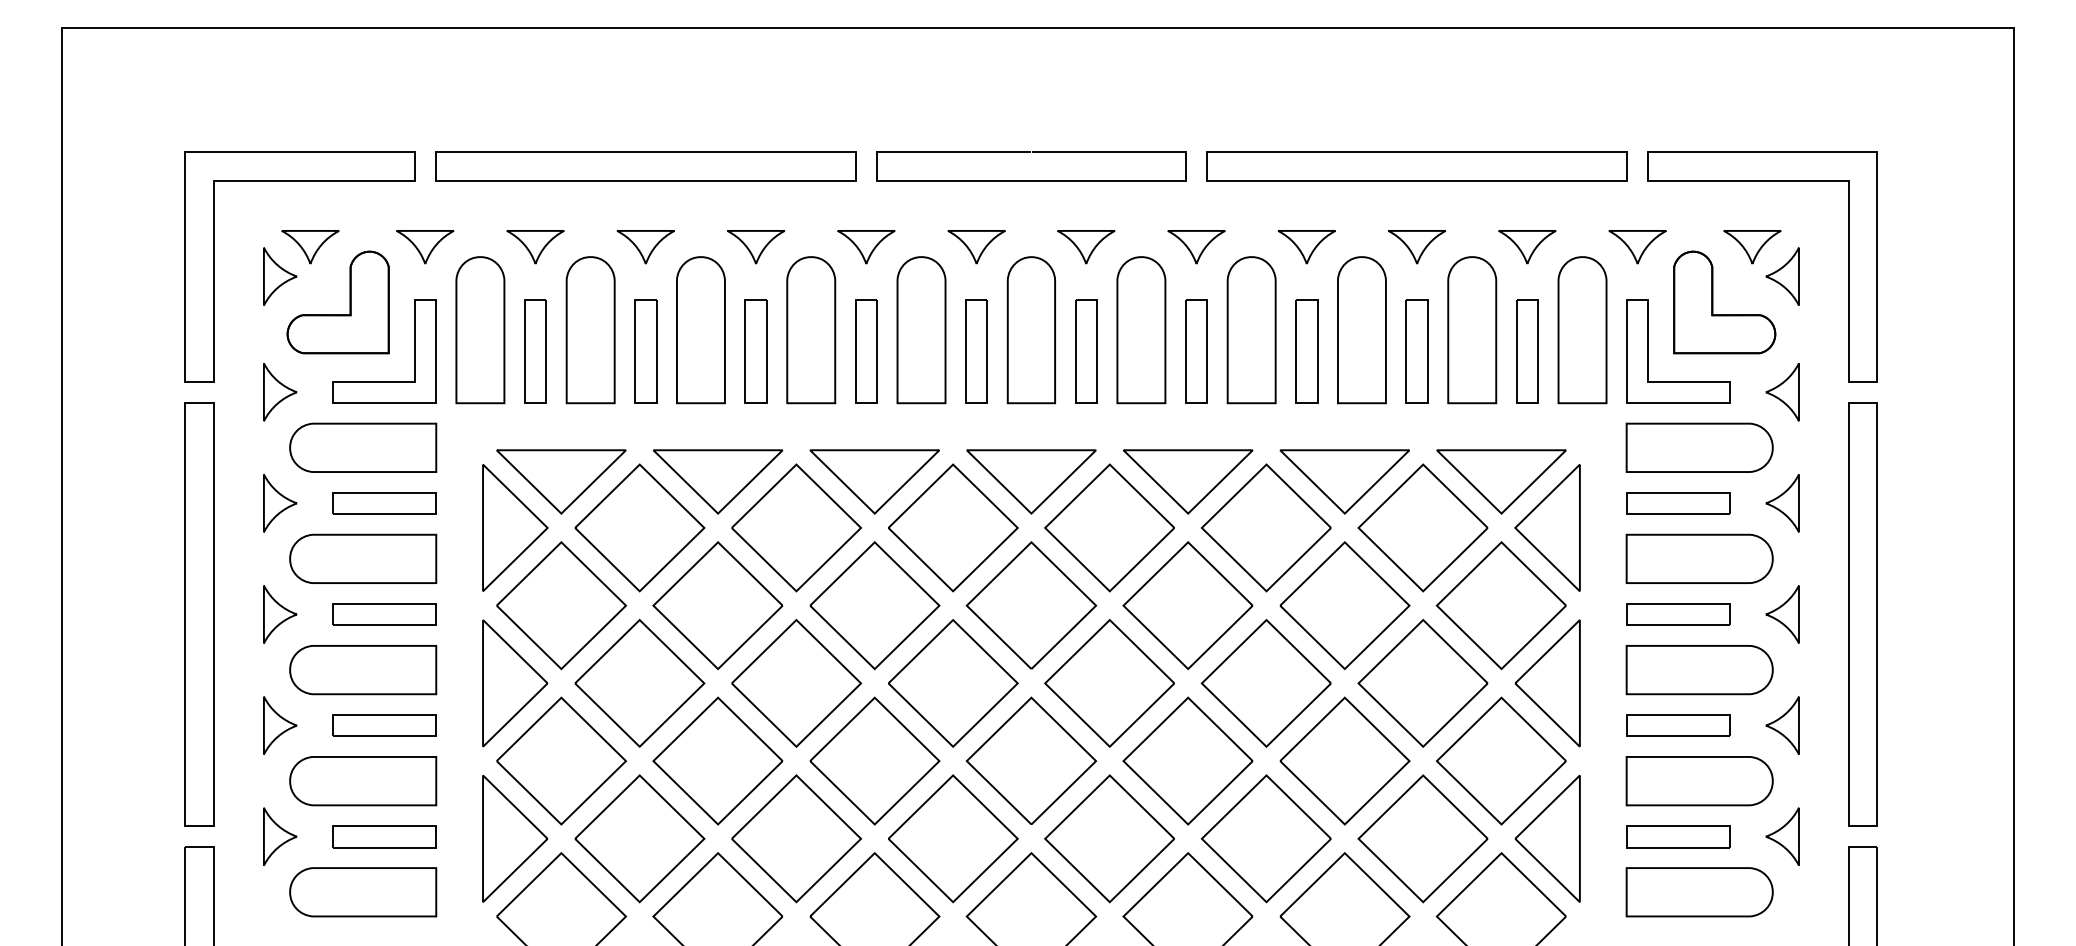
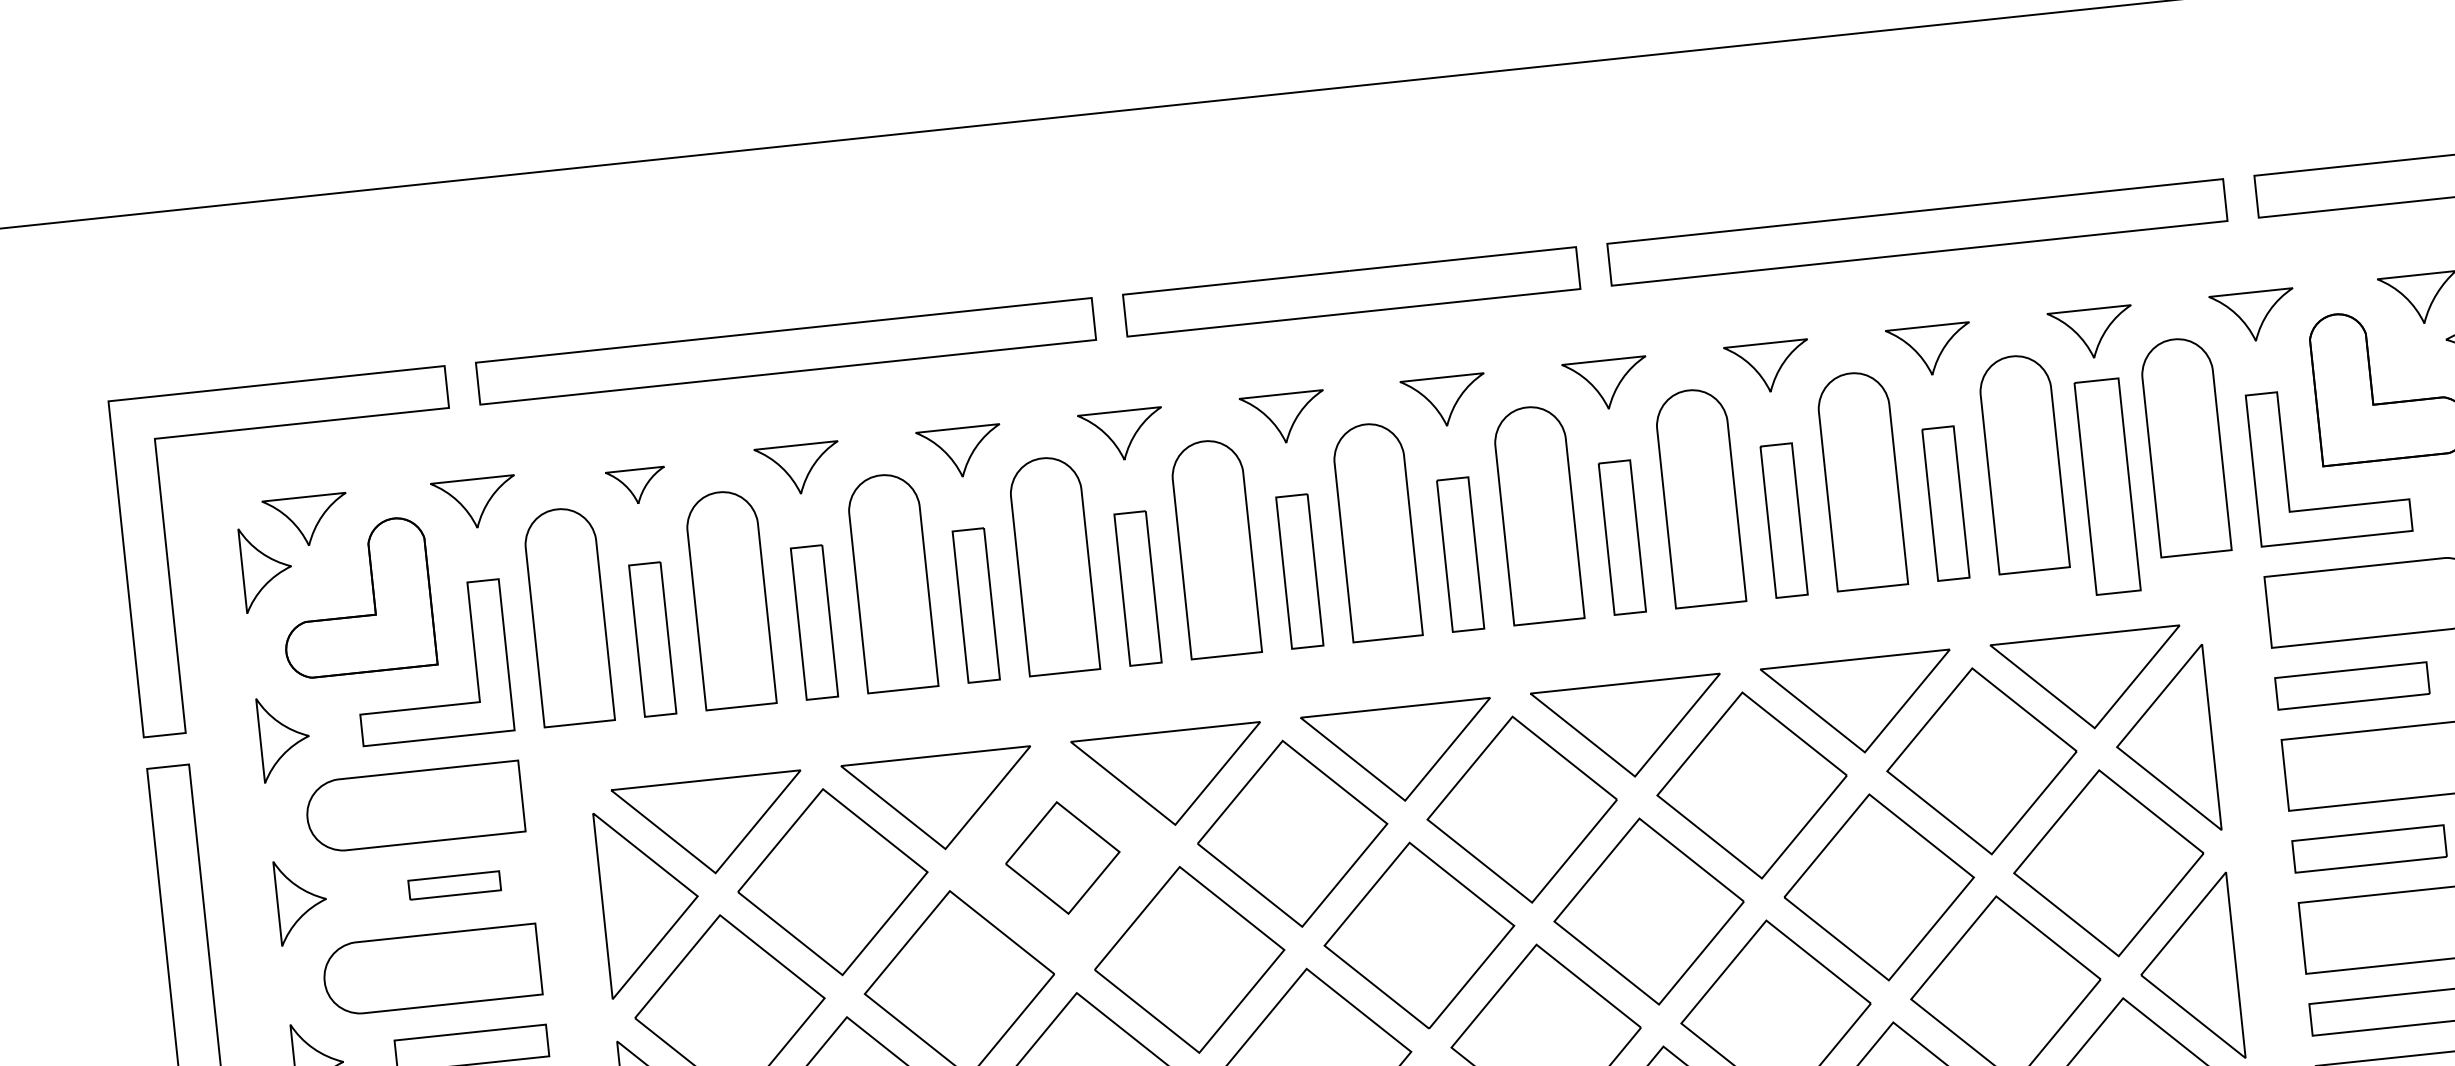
part: (535, 247) -> (636, 486), size x0.7
part: (1527, 351) -> (2107, 486), size x1.4
part: (384, 503) -> (454, 885), size x0.6
part: (796, 527) -> (1062, 857), size x0.6

